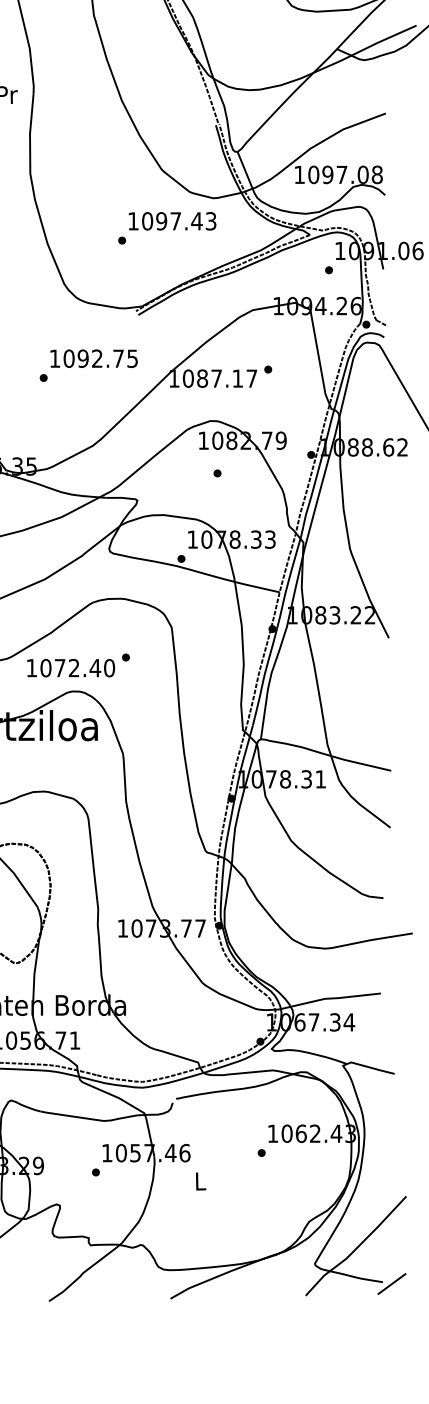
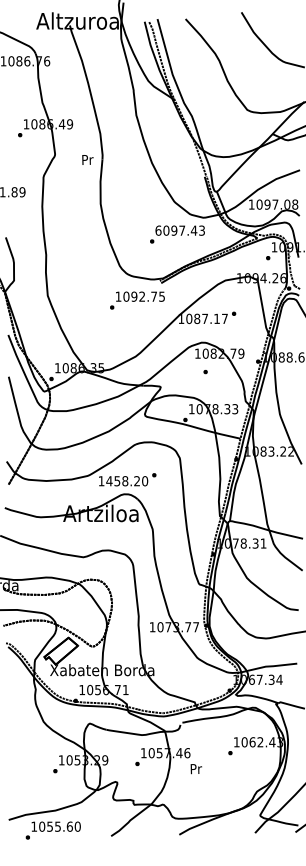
text: (133, 220) -> (158, 230), 1097.43 -> 6097.43
text: (88, 365) -> (137, 300), moved
text: (71, 668) -> (123, 481), 1072.40 -> 1458.20
text: (201, 1182) -> (196, 769), L -> Pr

